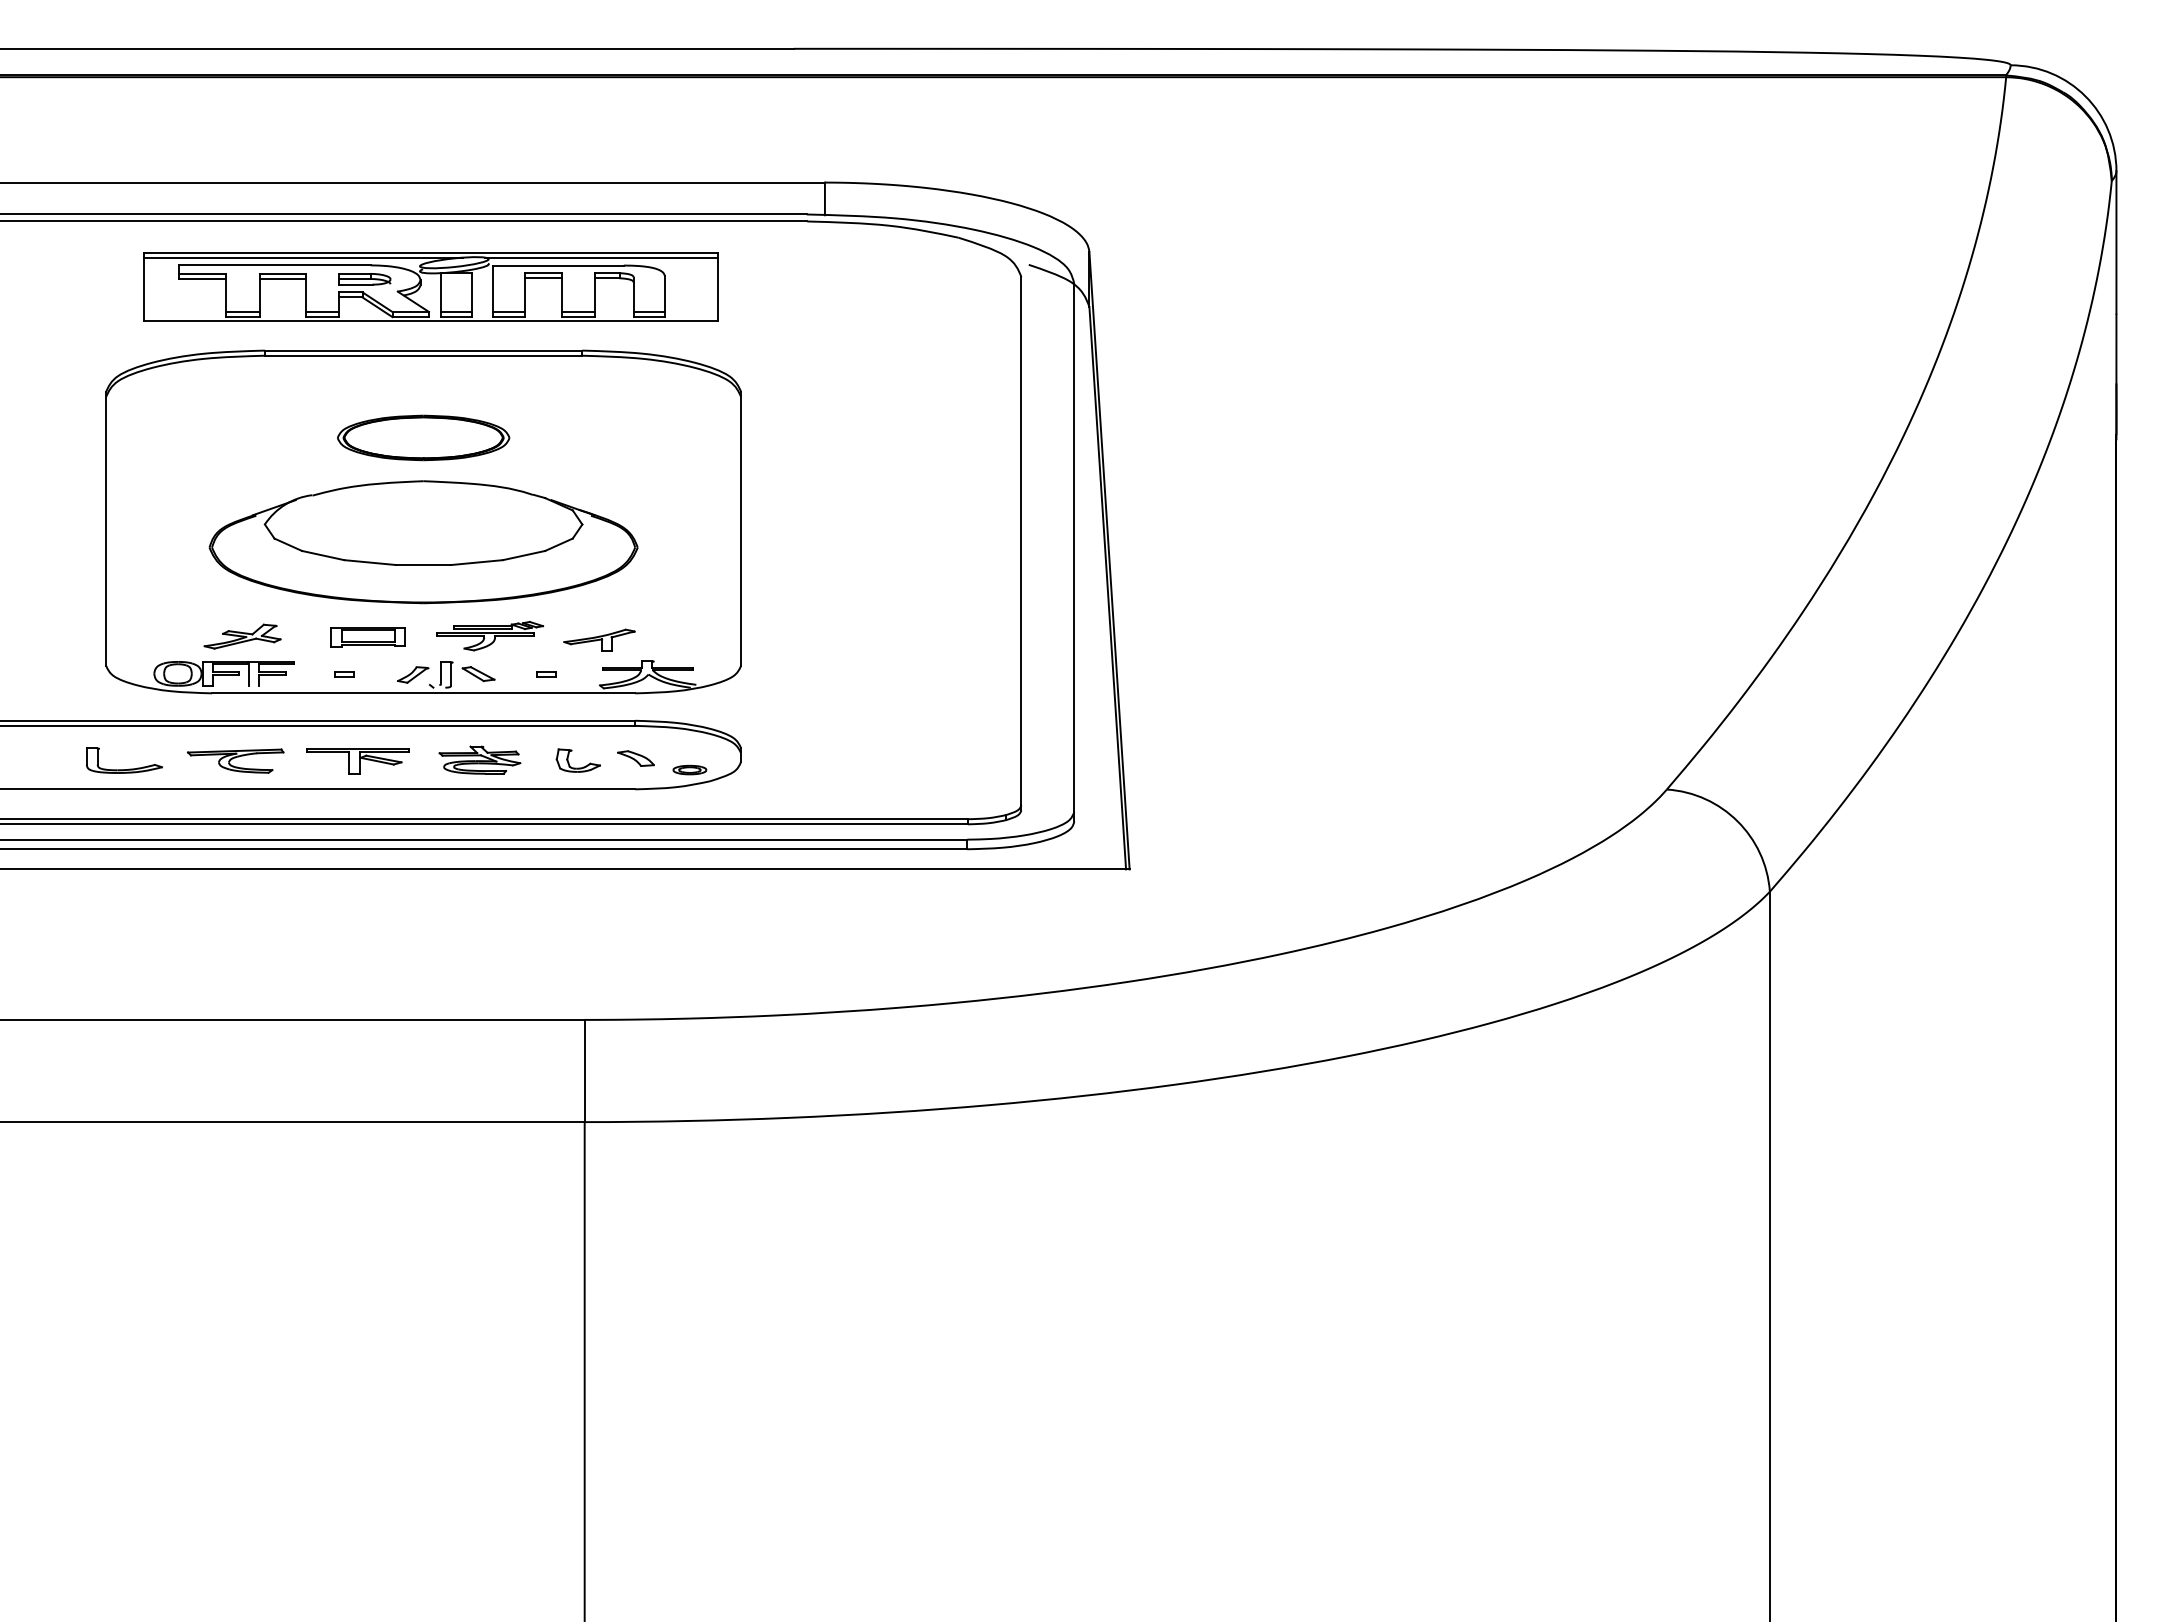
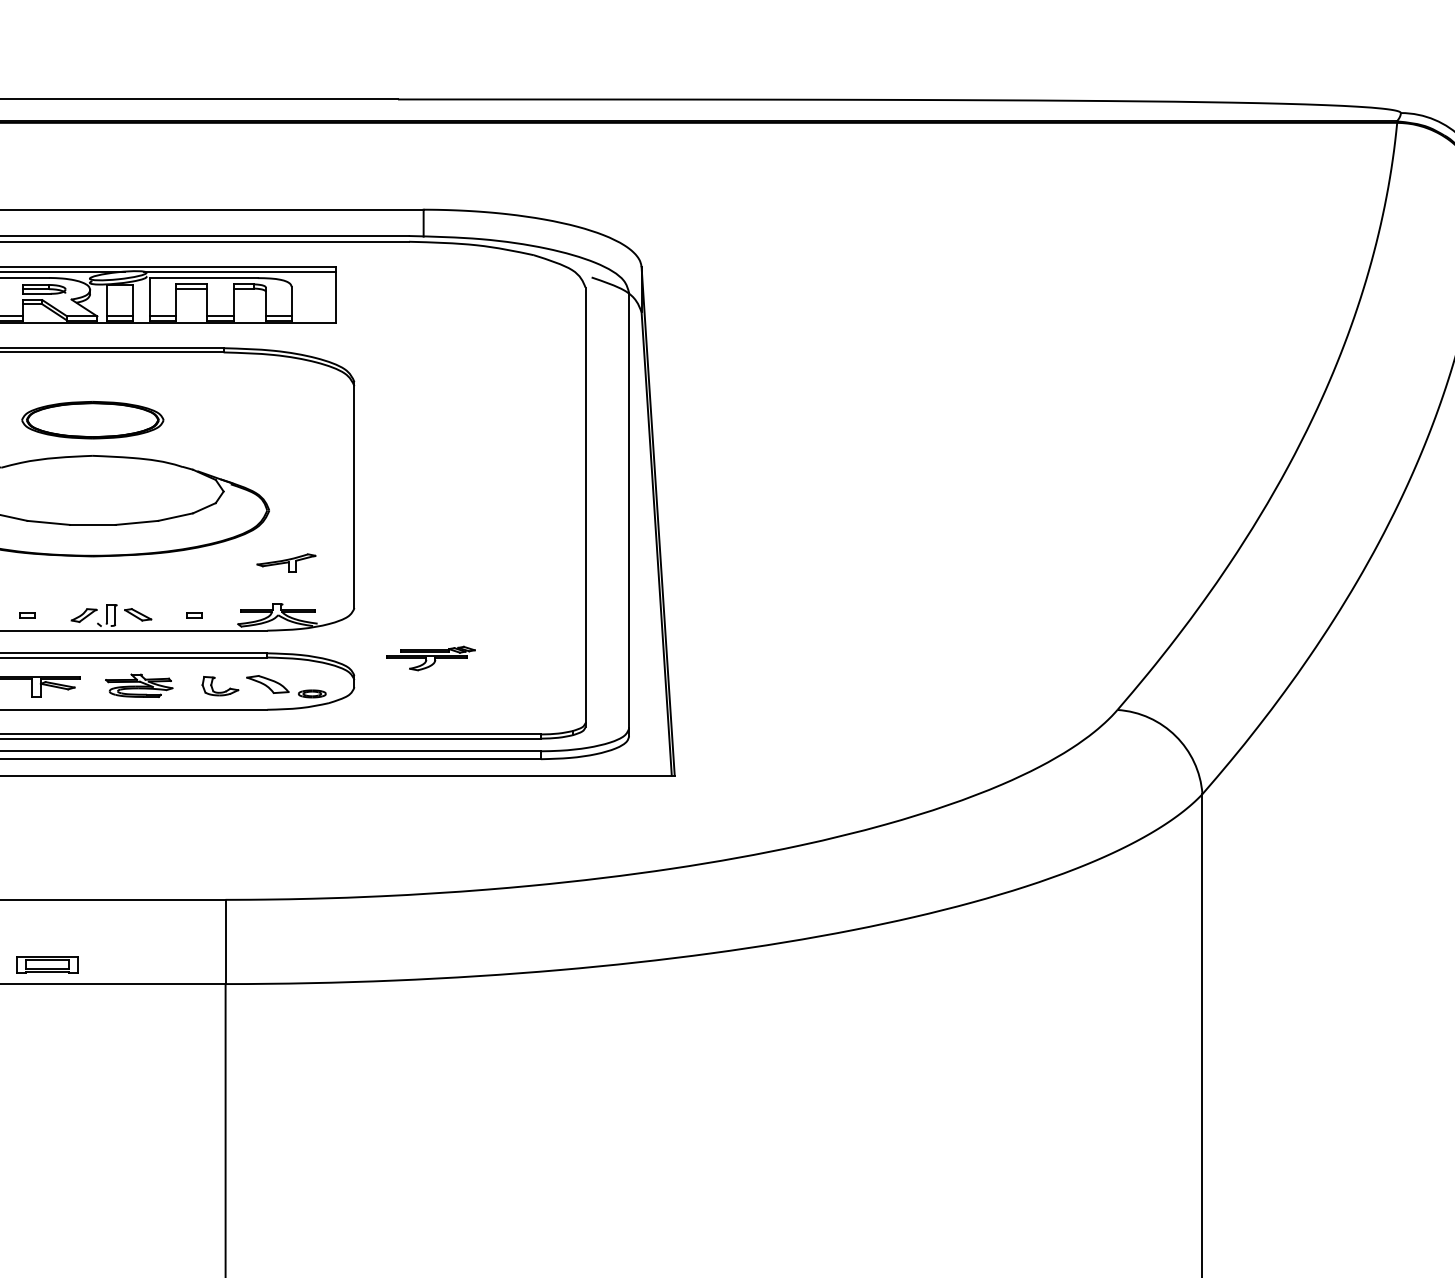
part: (489, 635) -> (430, 658), moved
part: (367, 637) -> (46, 965), moved
part: (599, 639) -> (286, 562), moved
part: (635, 758) -> (267, 684), size x1.4

